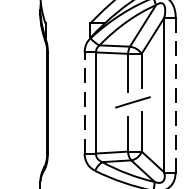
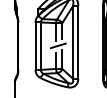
line: (176, 95) -> (78, 42), dashed -> solid
line: (84, 103) -> (35, 46), dashed -> solid

